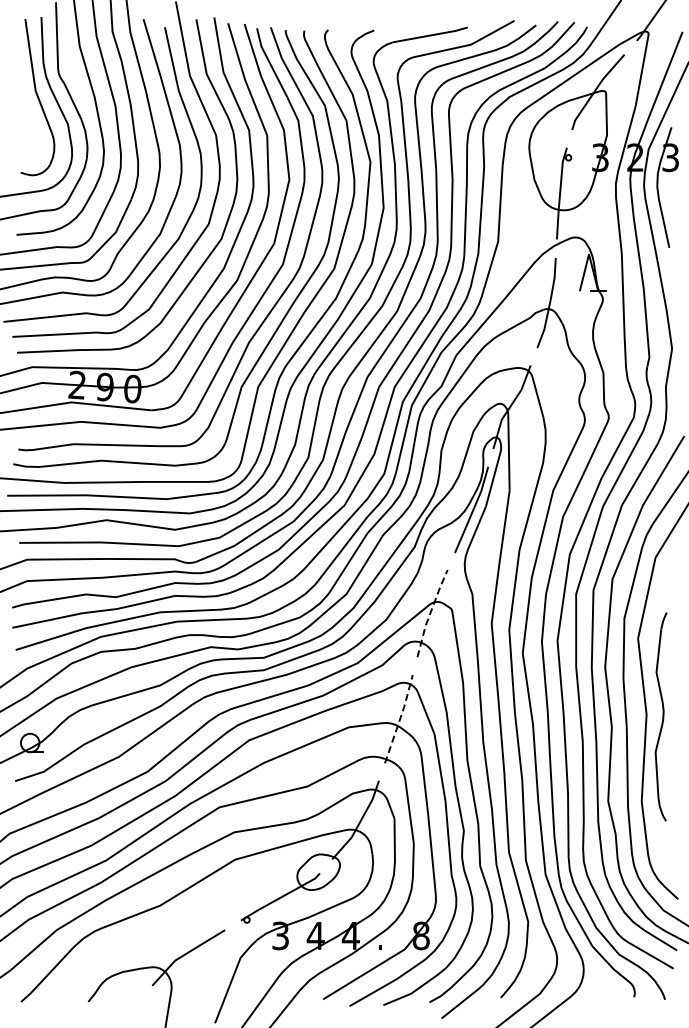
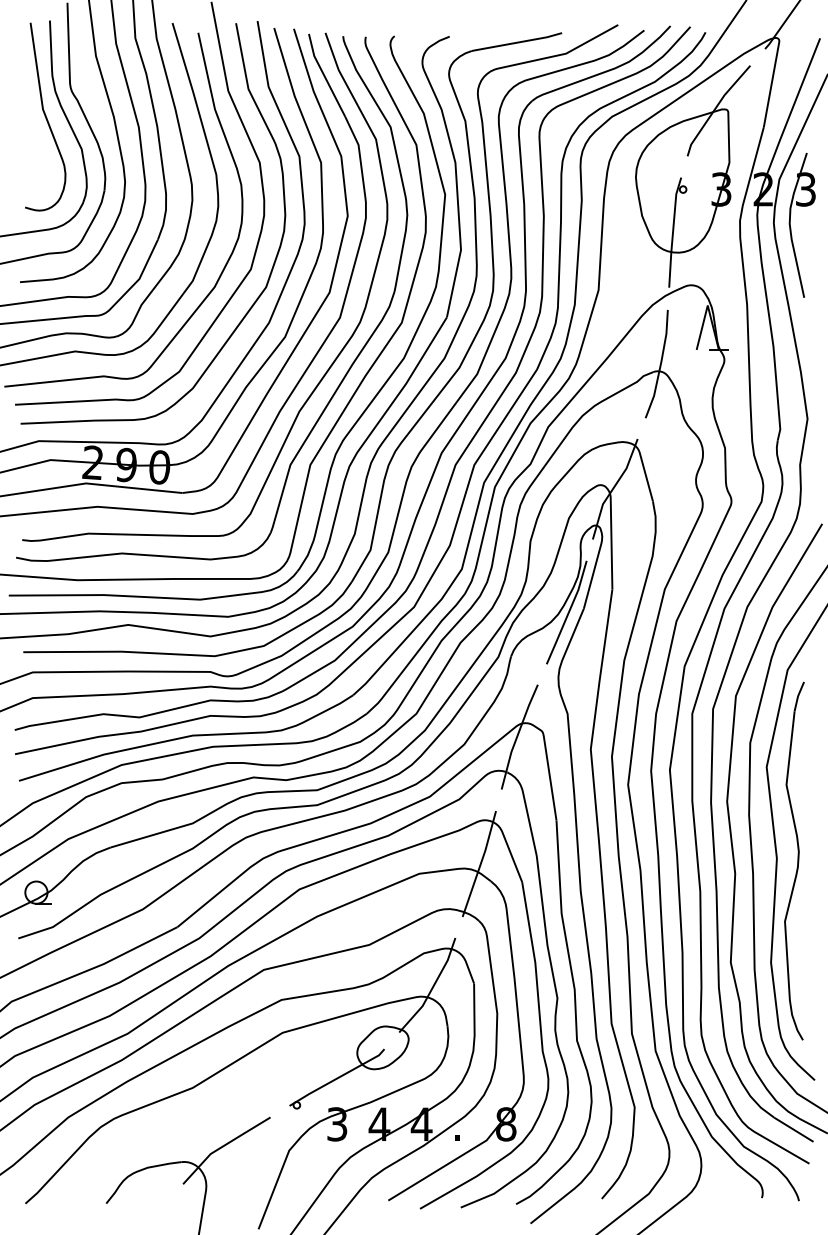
line: (430, 613) -> (517, 737), dashed -> solid
part: (660, 716) -> (793, 860), size x1.43
line: (400, 718) -> (481, 863), dashed -> solid

